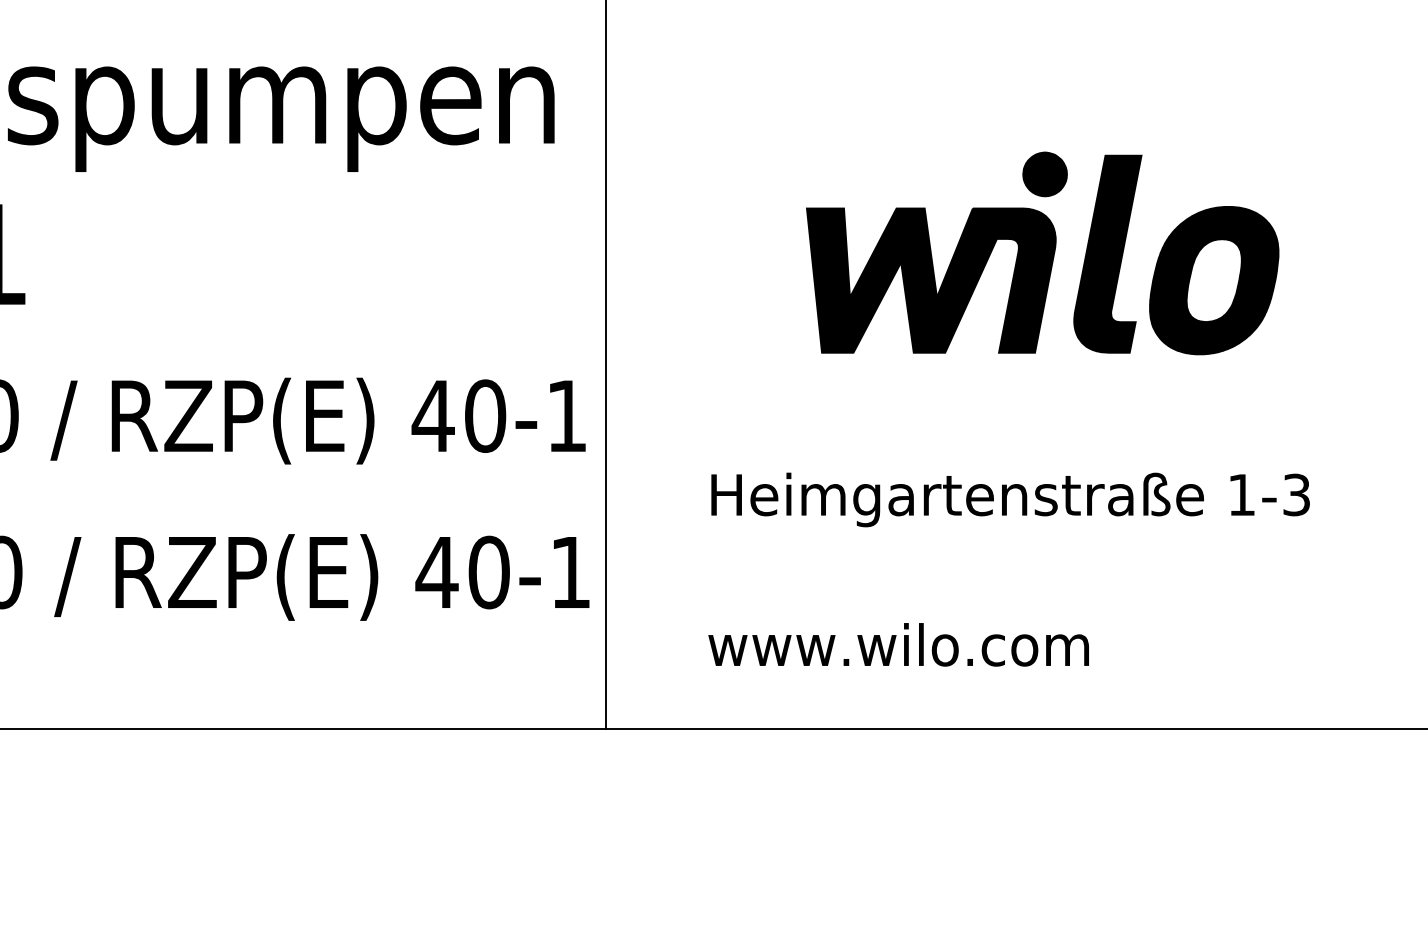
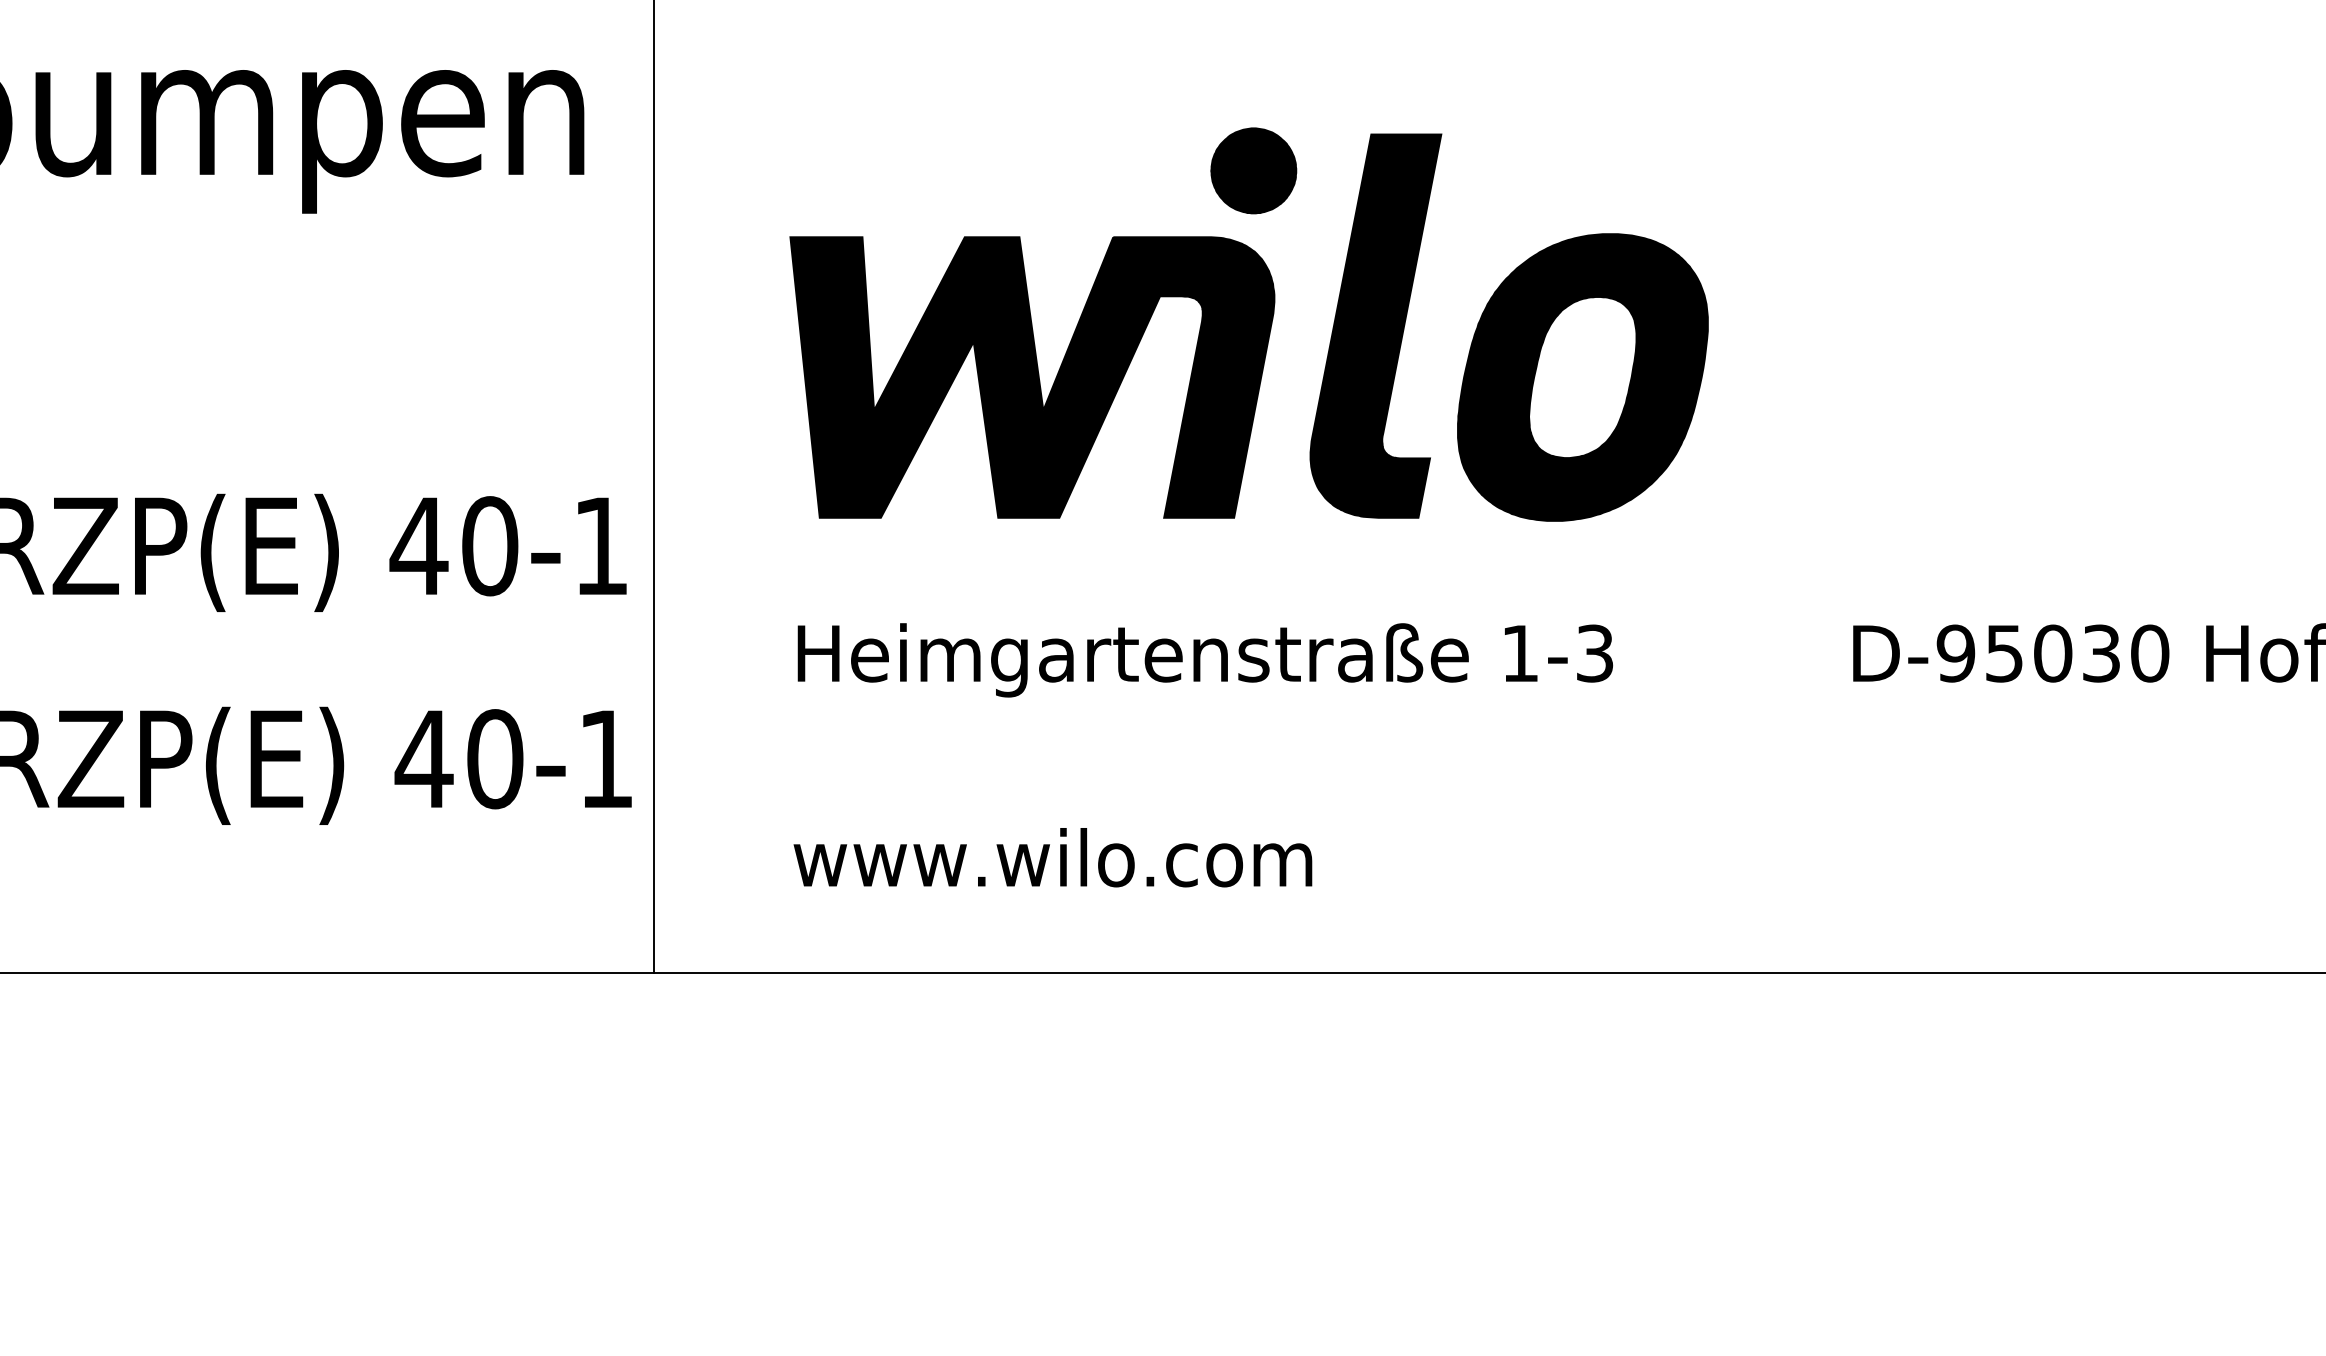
part: (1042, 253) -> (1248, 324), size x1.43

